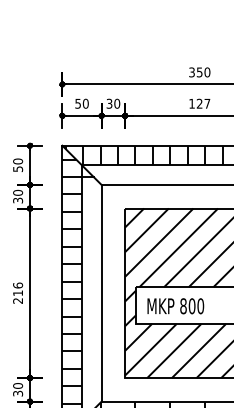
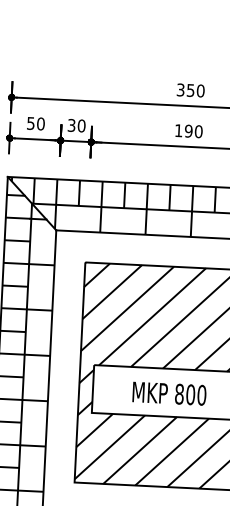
text: (203, 103) -> (193, 131), 127 -> 190
hatch: (152, 174) -> (122, 220), added
hatch: (91, 298) -> (35, 377), added
text: (175, 306) -> (169, 394), moved

